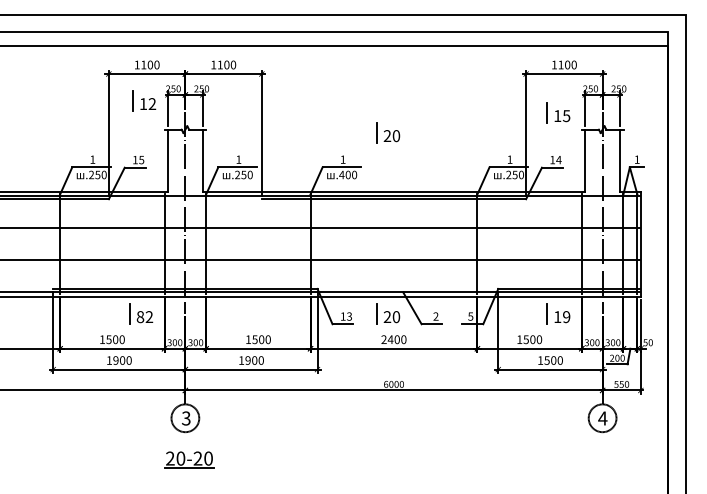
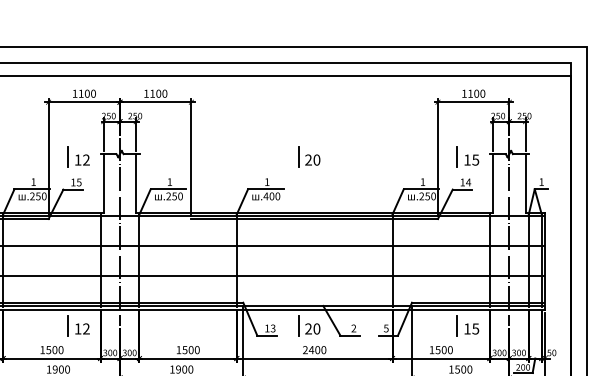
part: (144, 100) -> (79, 156), moved
part: (558, 112) -> (468, 156), moved
text: (566, 316) -> (475, 328), 19 -> 15
text: (140, 317) -> (78, 329), 82 -> 12

